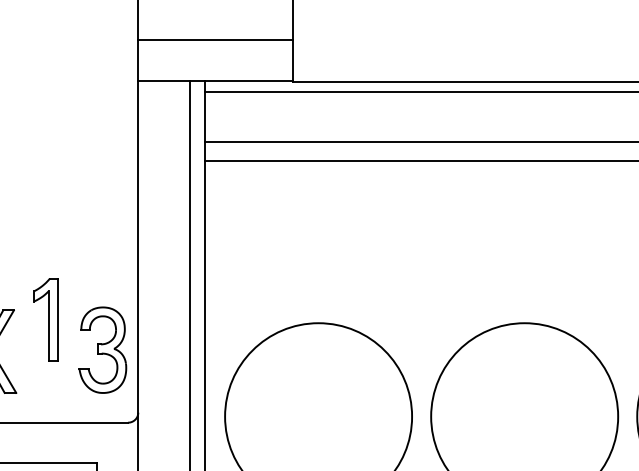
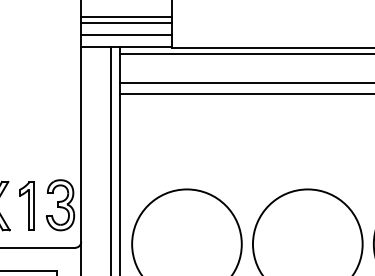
line: (215, 30) -> (126, 17), added
line: (215, 60) -> (126, 35), added
part: (44, 318) -> (26, 205), moved

